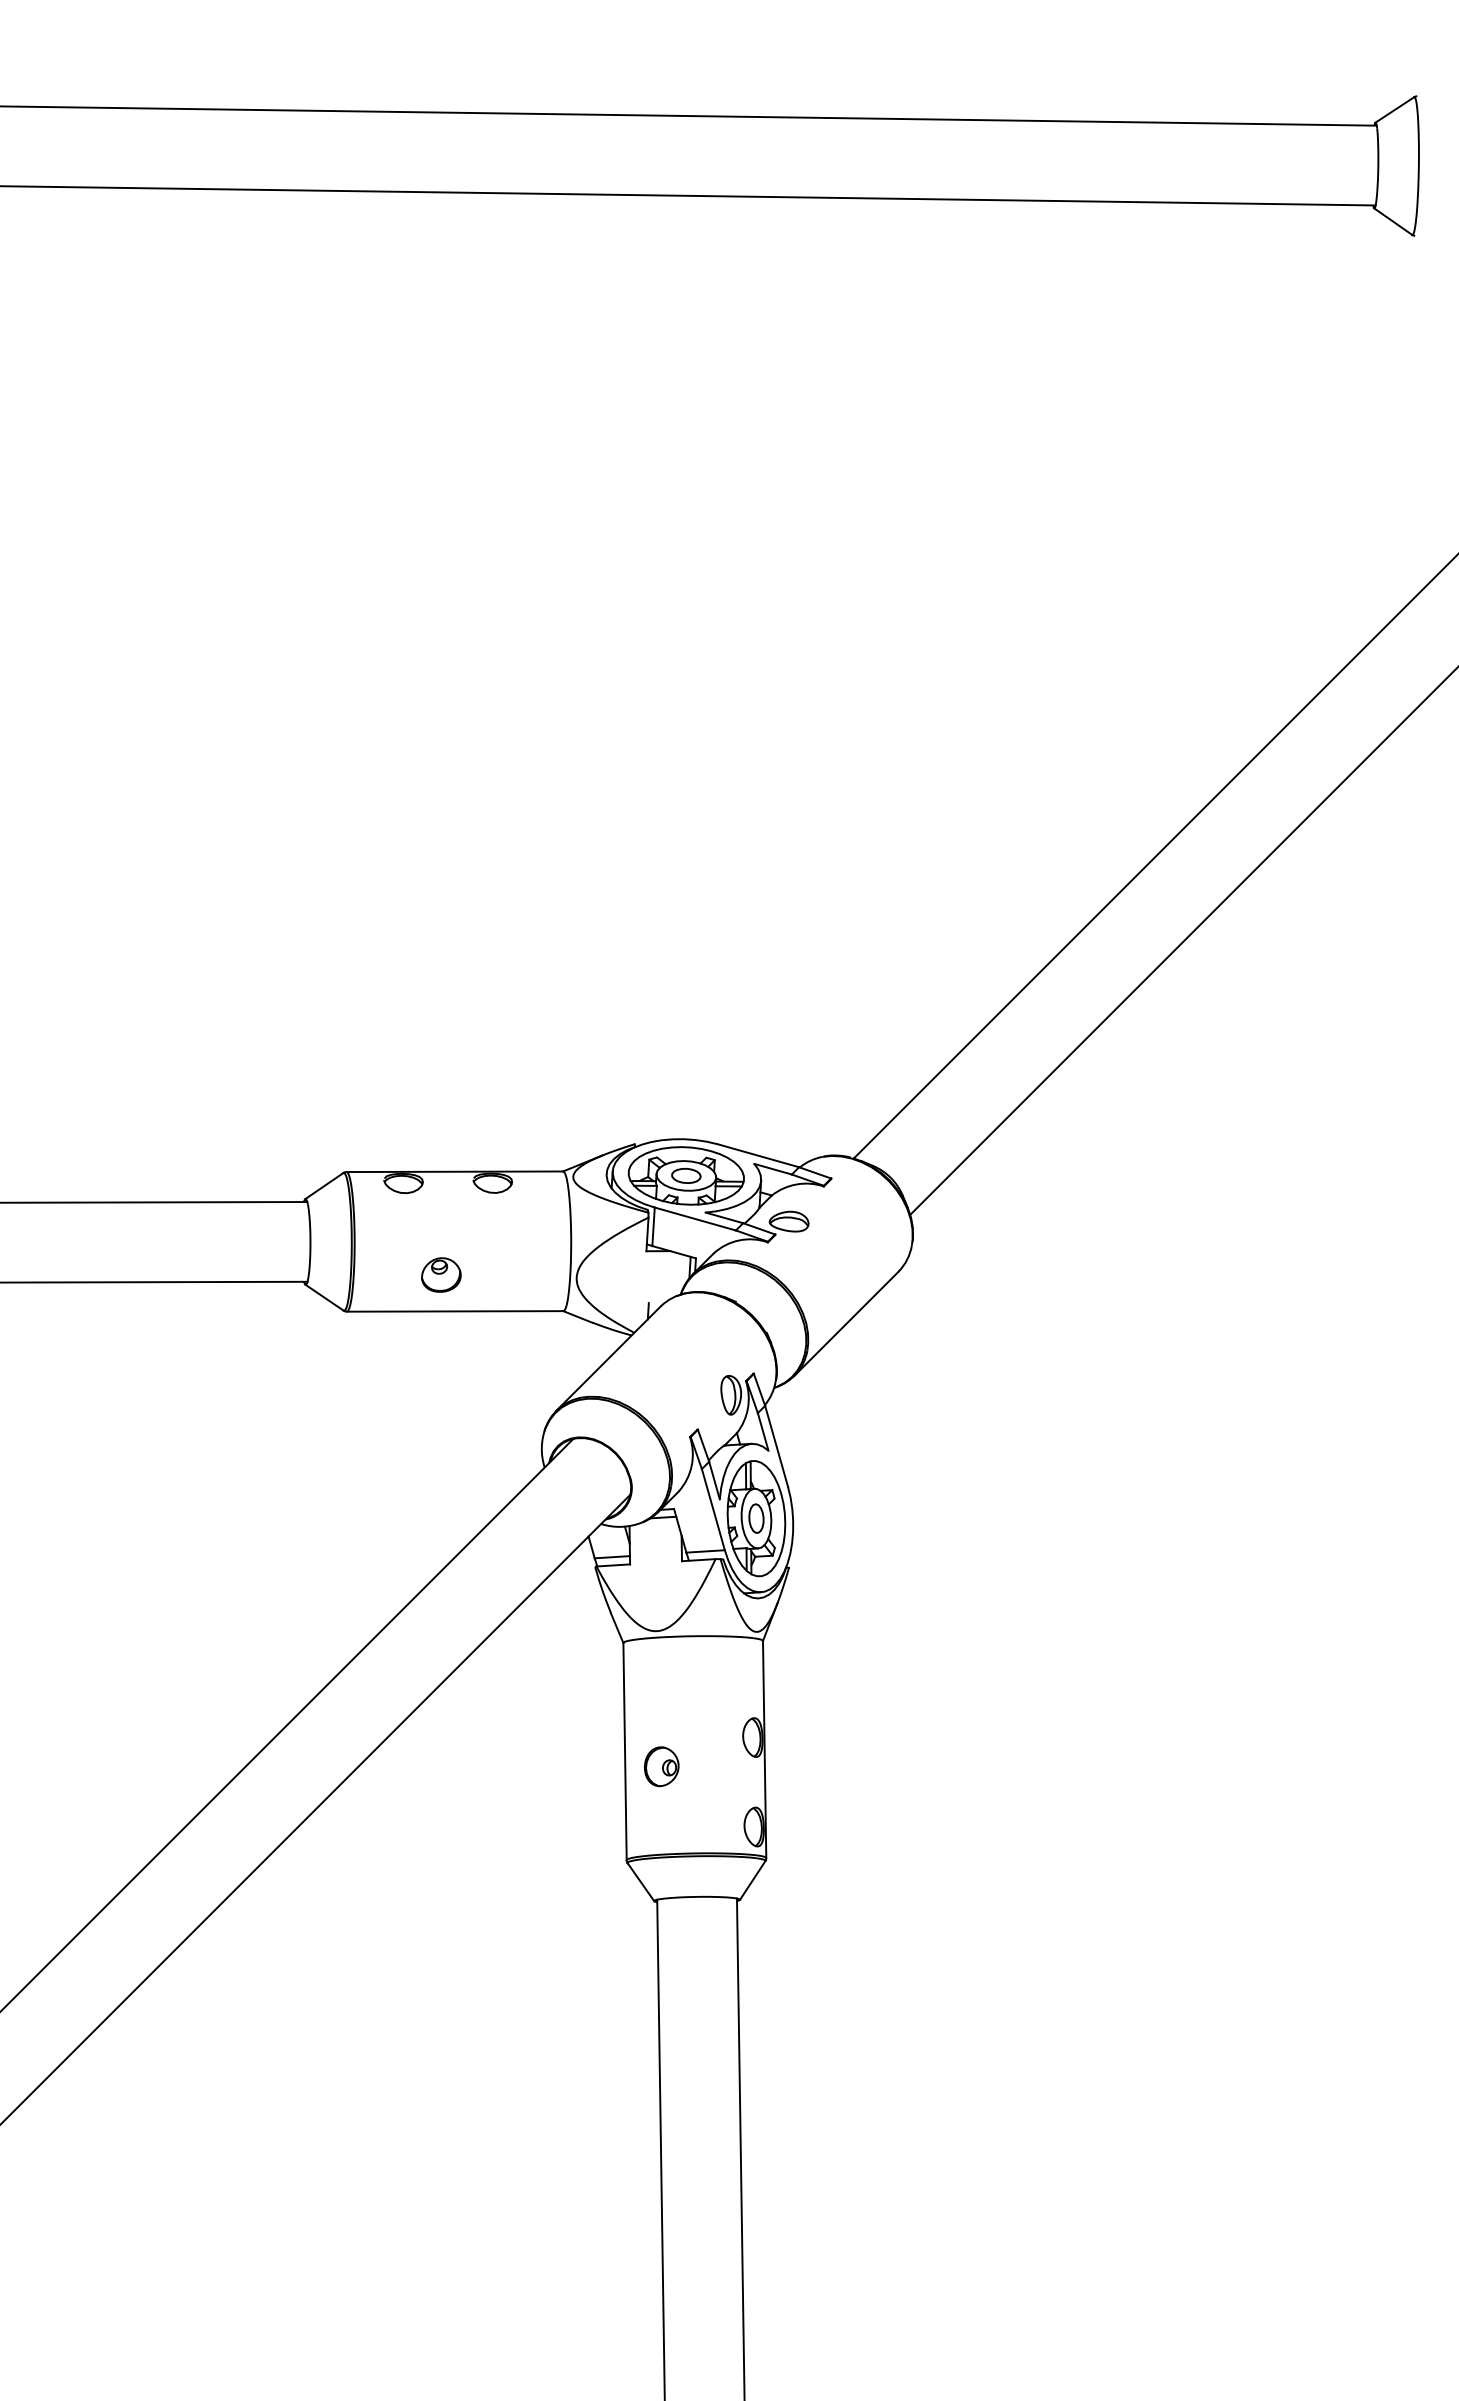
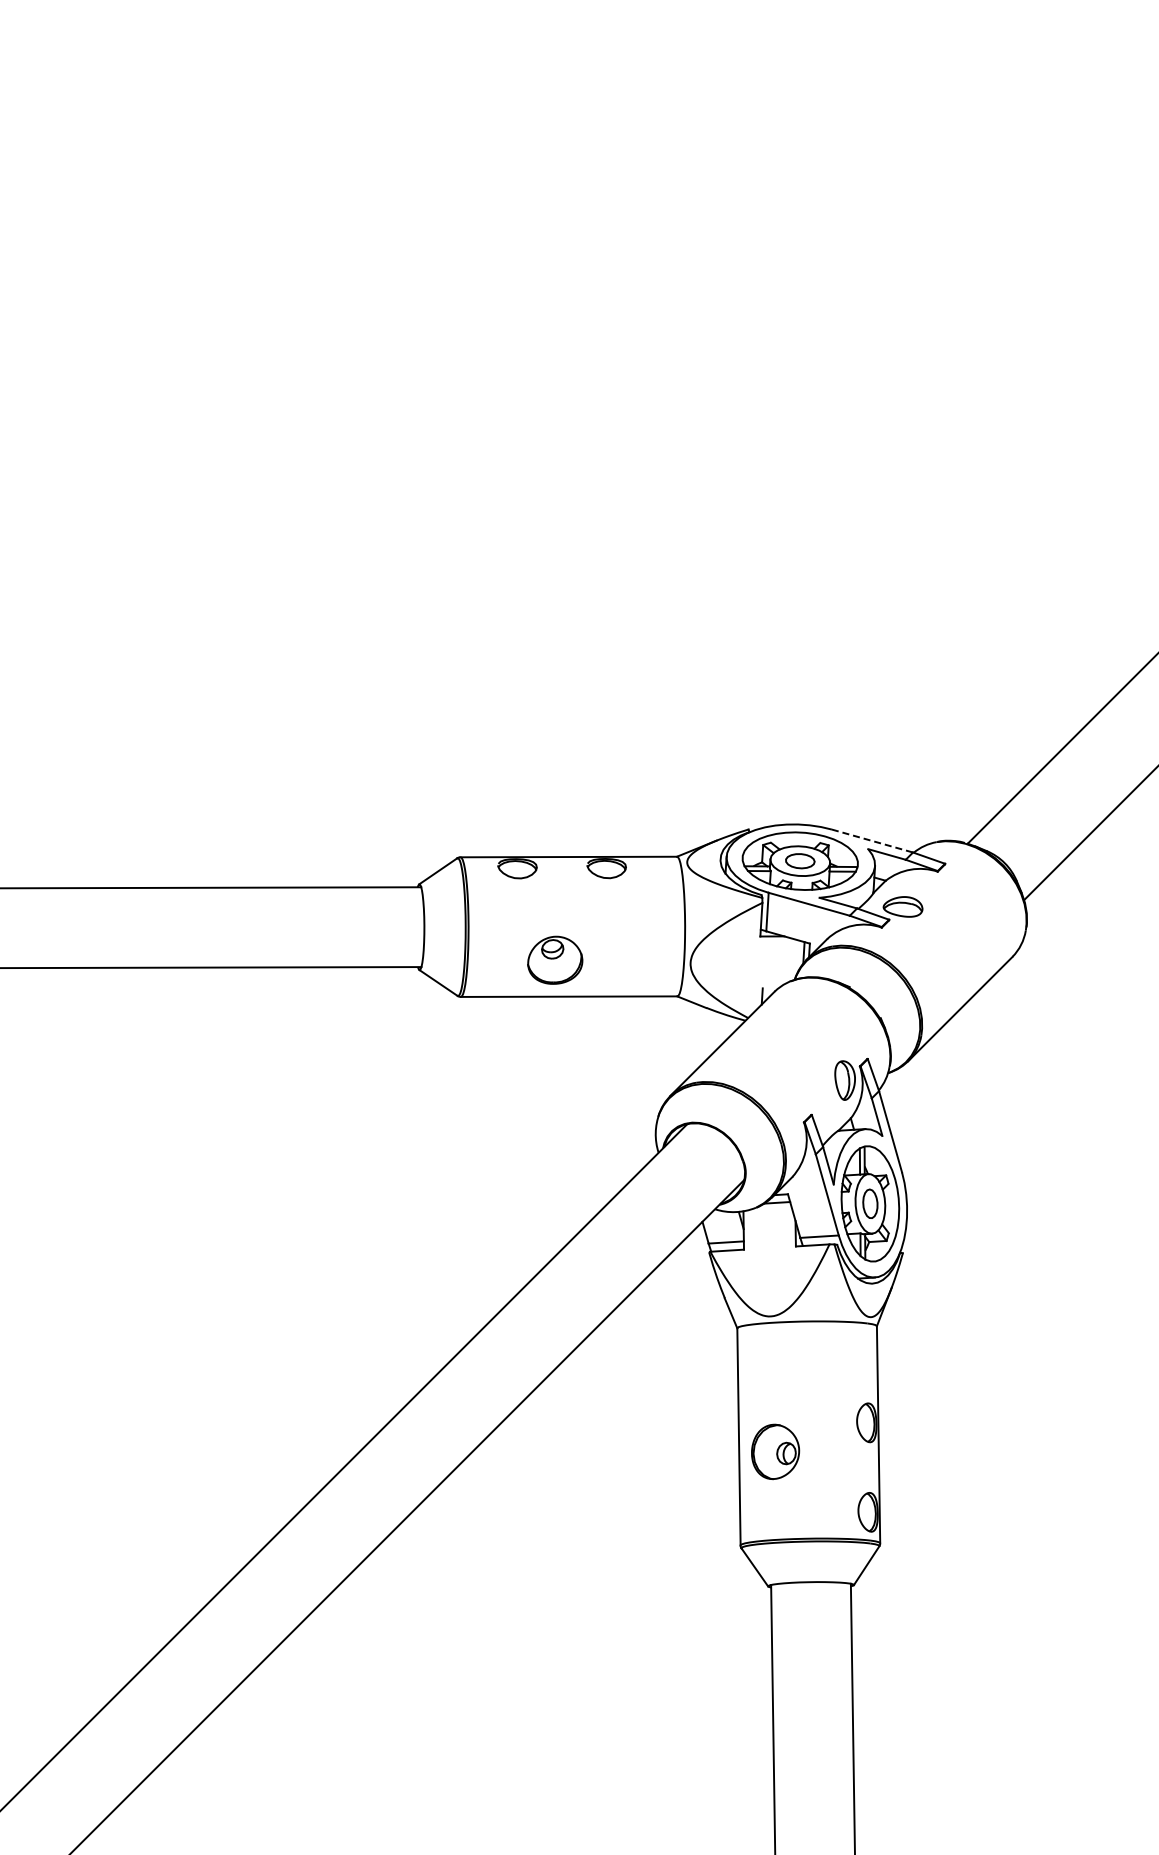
line: (759, 1155) -> (873, 840), solid -> dashed
part: (441, 1274) -> (555, 959), size x1.4
part: (661, 1766) -> (775, 1451), size x1.4

